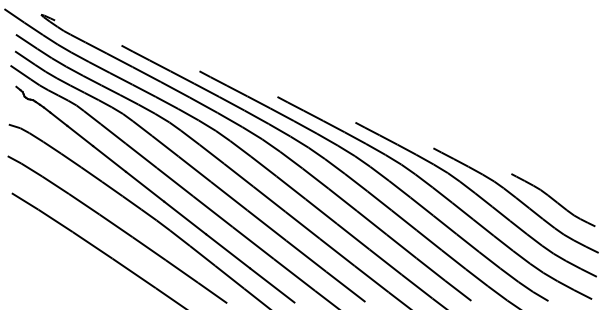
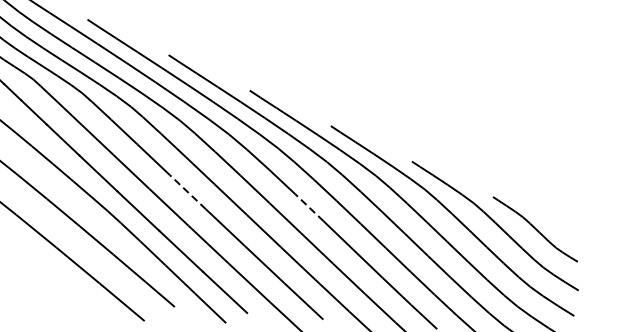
line: (228, 195) -> (187, 191), solid -> dashed
line: (342, 199) -> (309, 207), solid -> dashed

